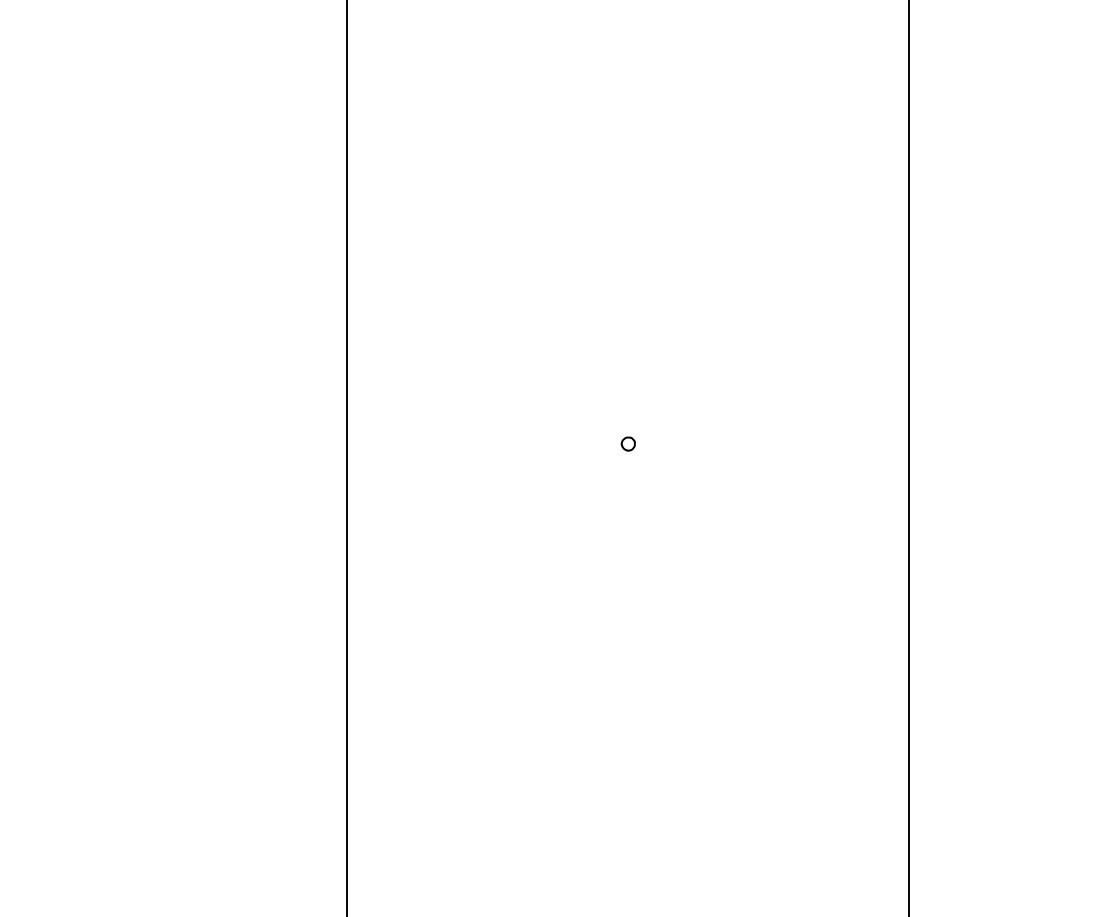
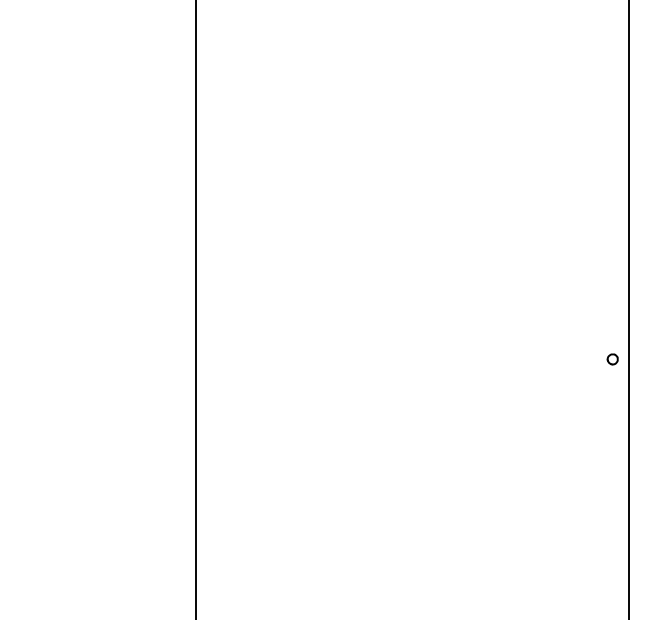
part: (627, 443) -> (612, 359), moved

